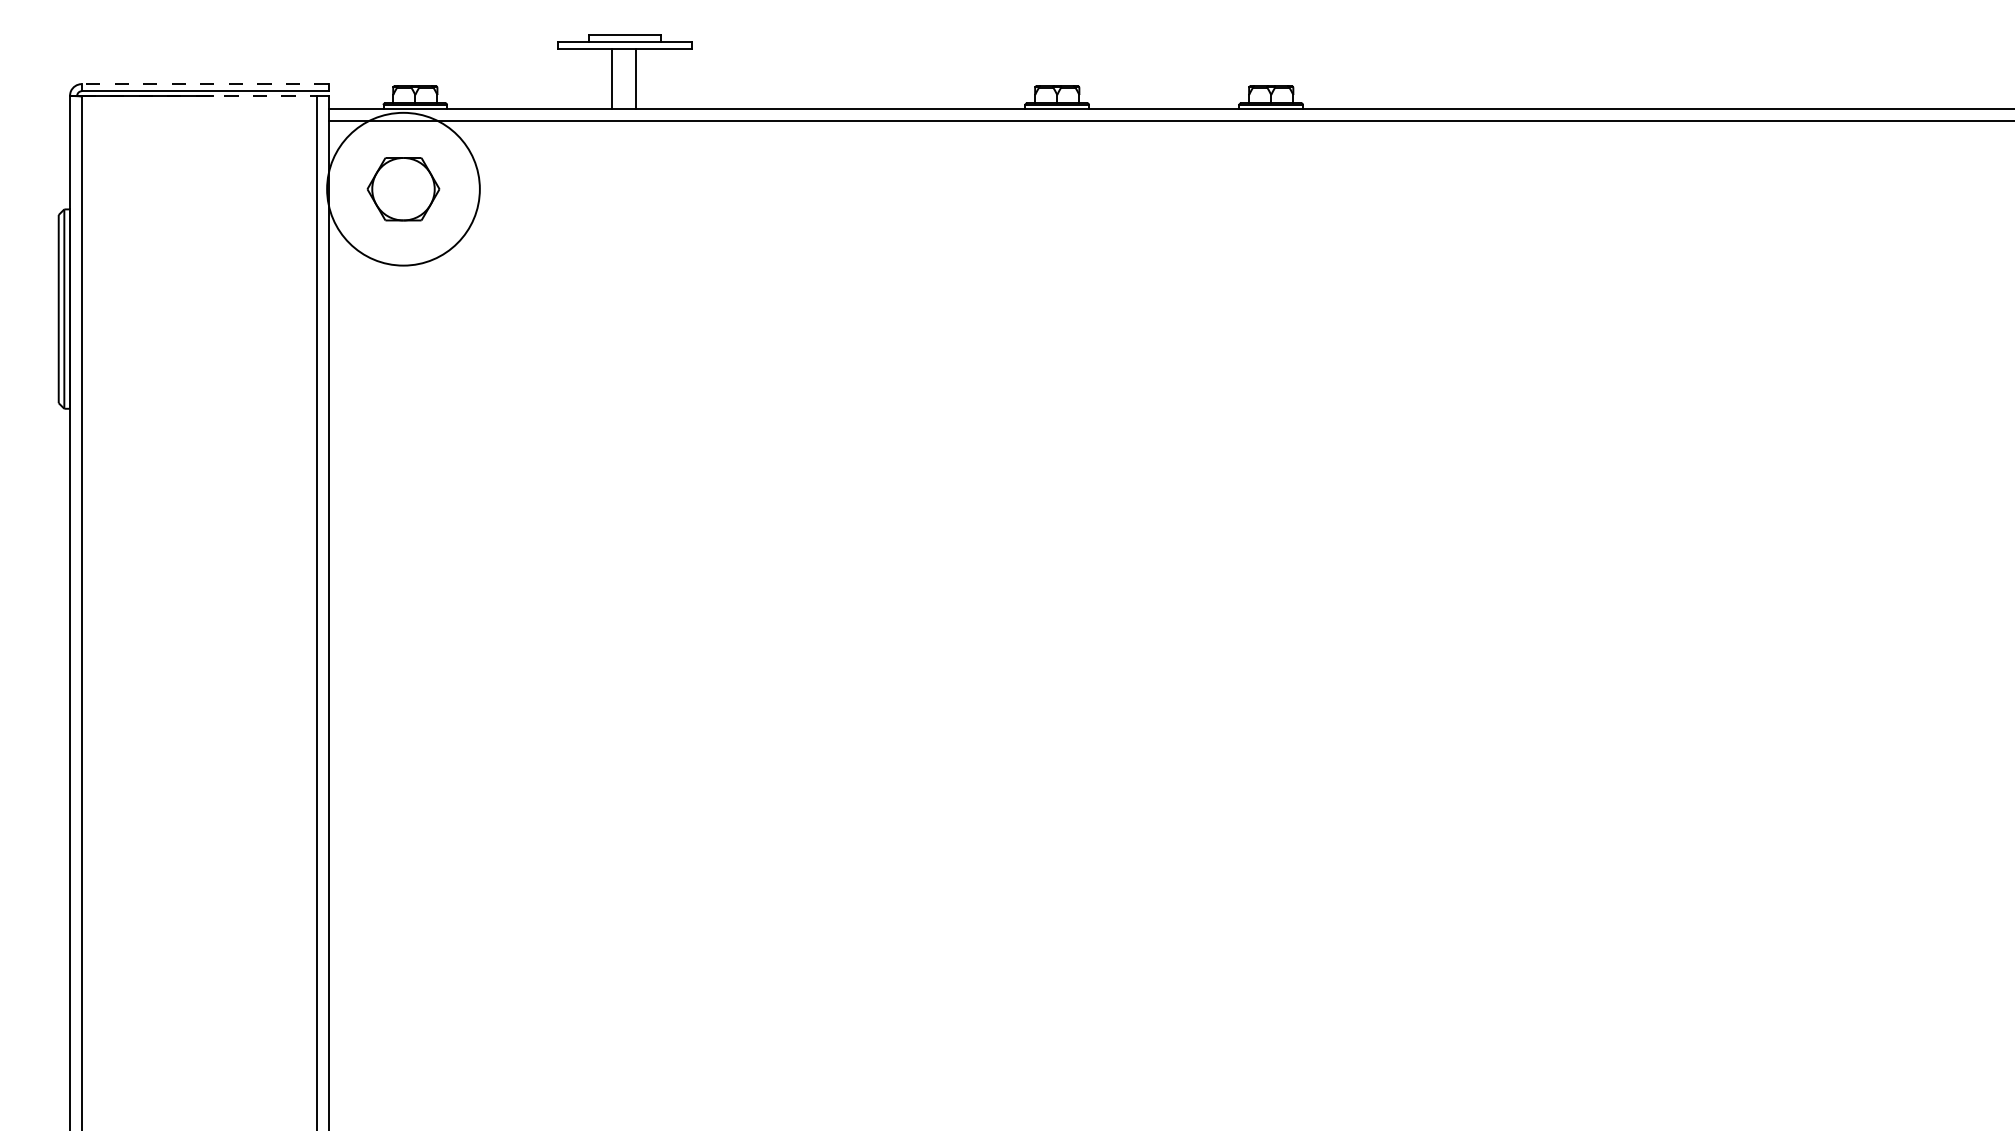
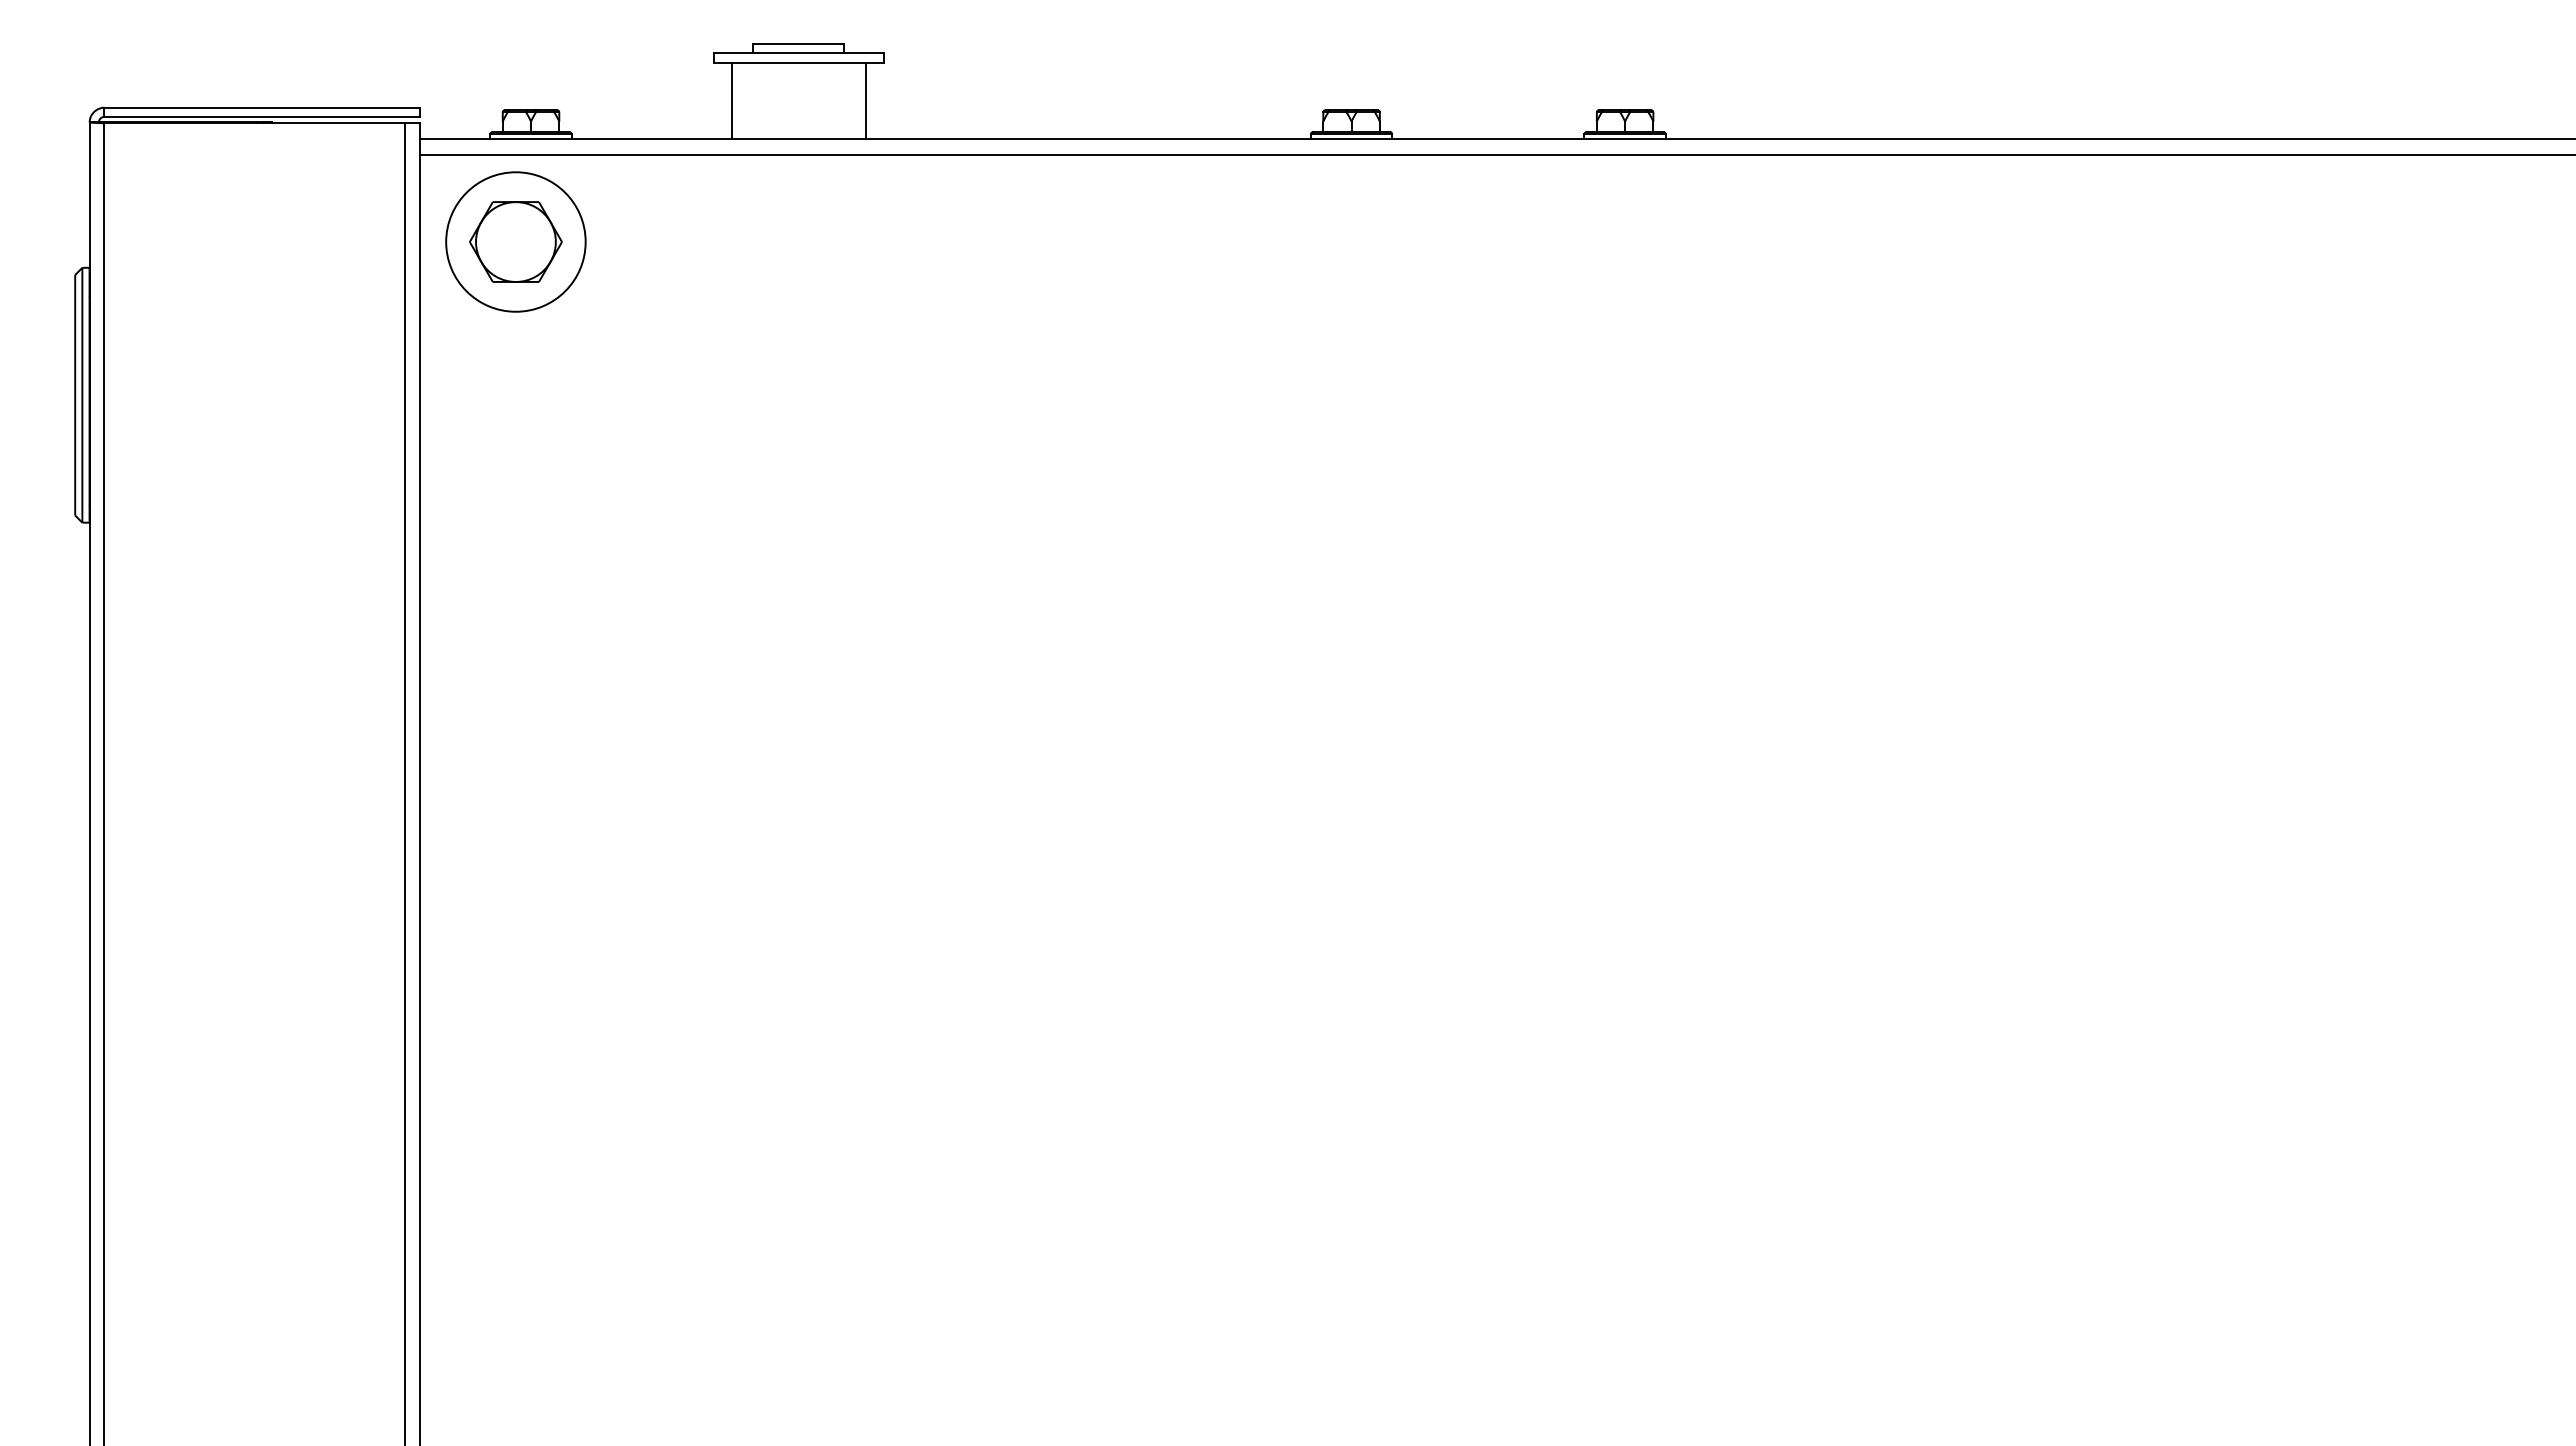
line: (612, 78) -> (732, 100), moved
line: (635, 78) -> (865, 100), moved
line: (205, 83) -> (262, 107), dashed -> solid
line: (199, 96) -> (255, 123), dashed -> solid
circle: (403, 188) -> (515, 241), size x0.71

